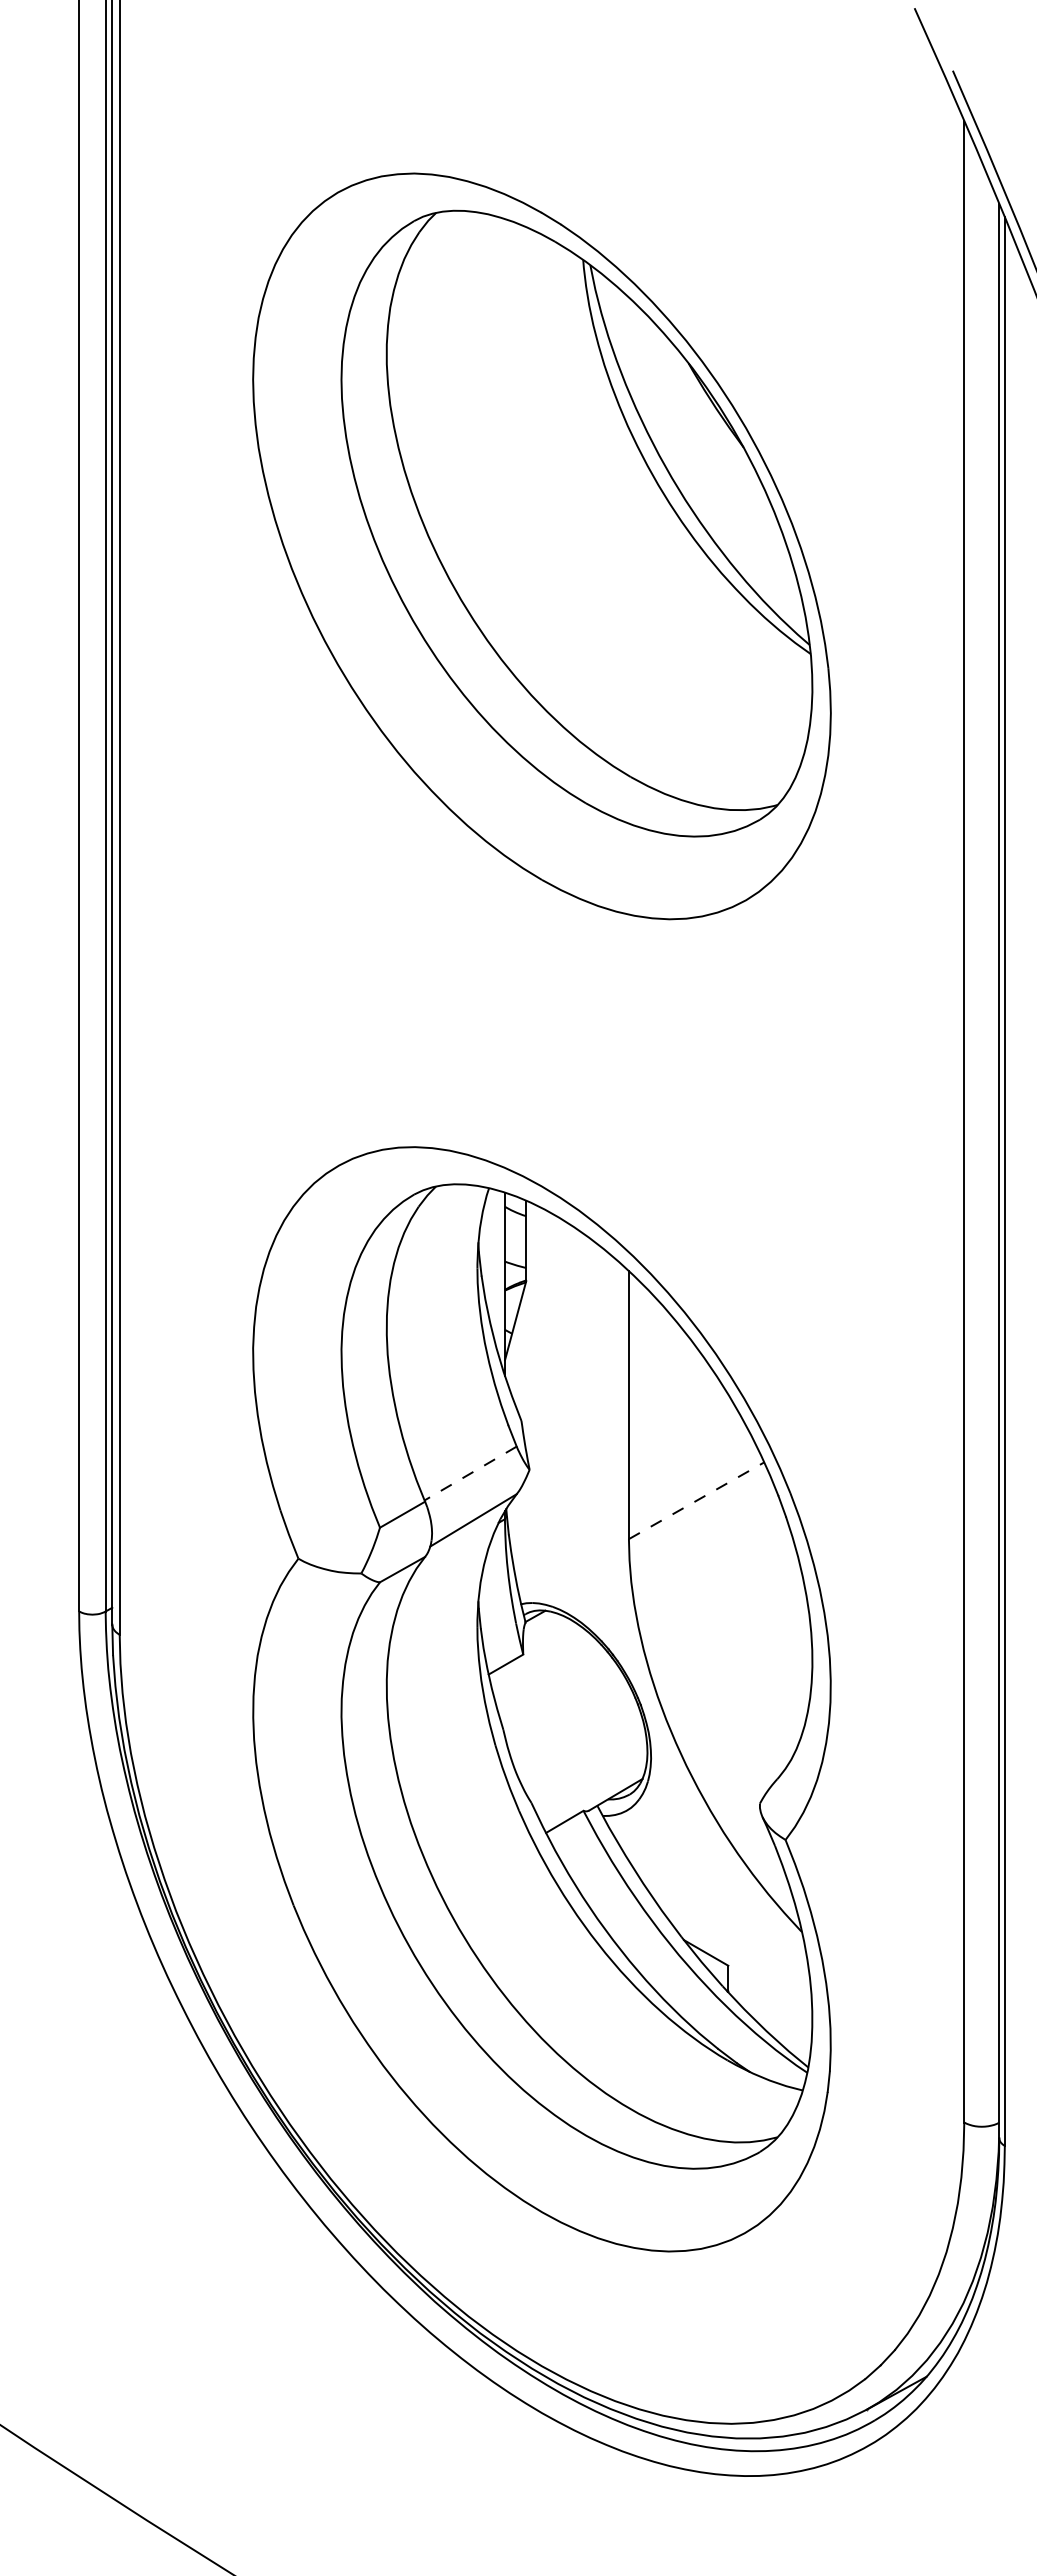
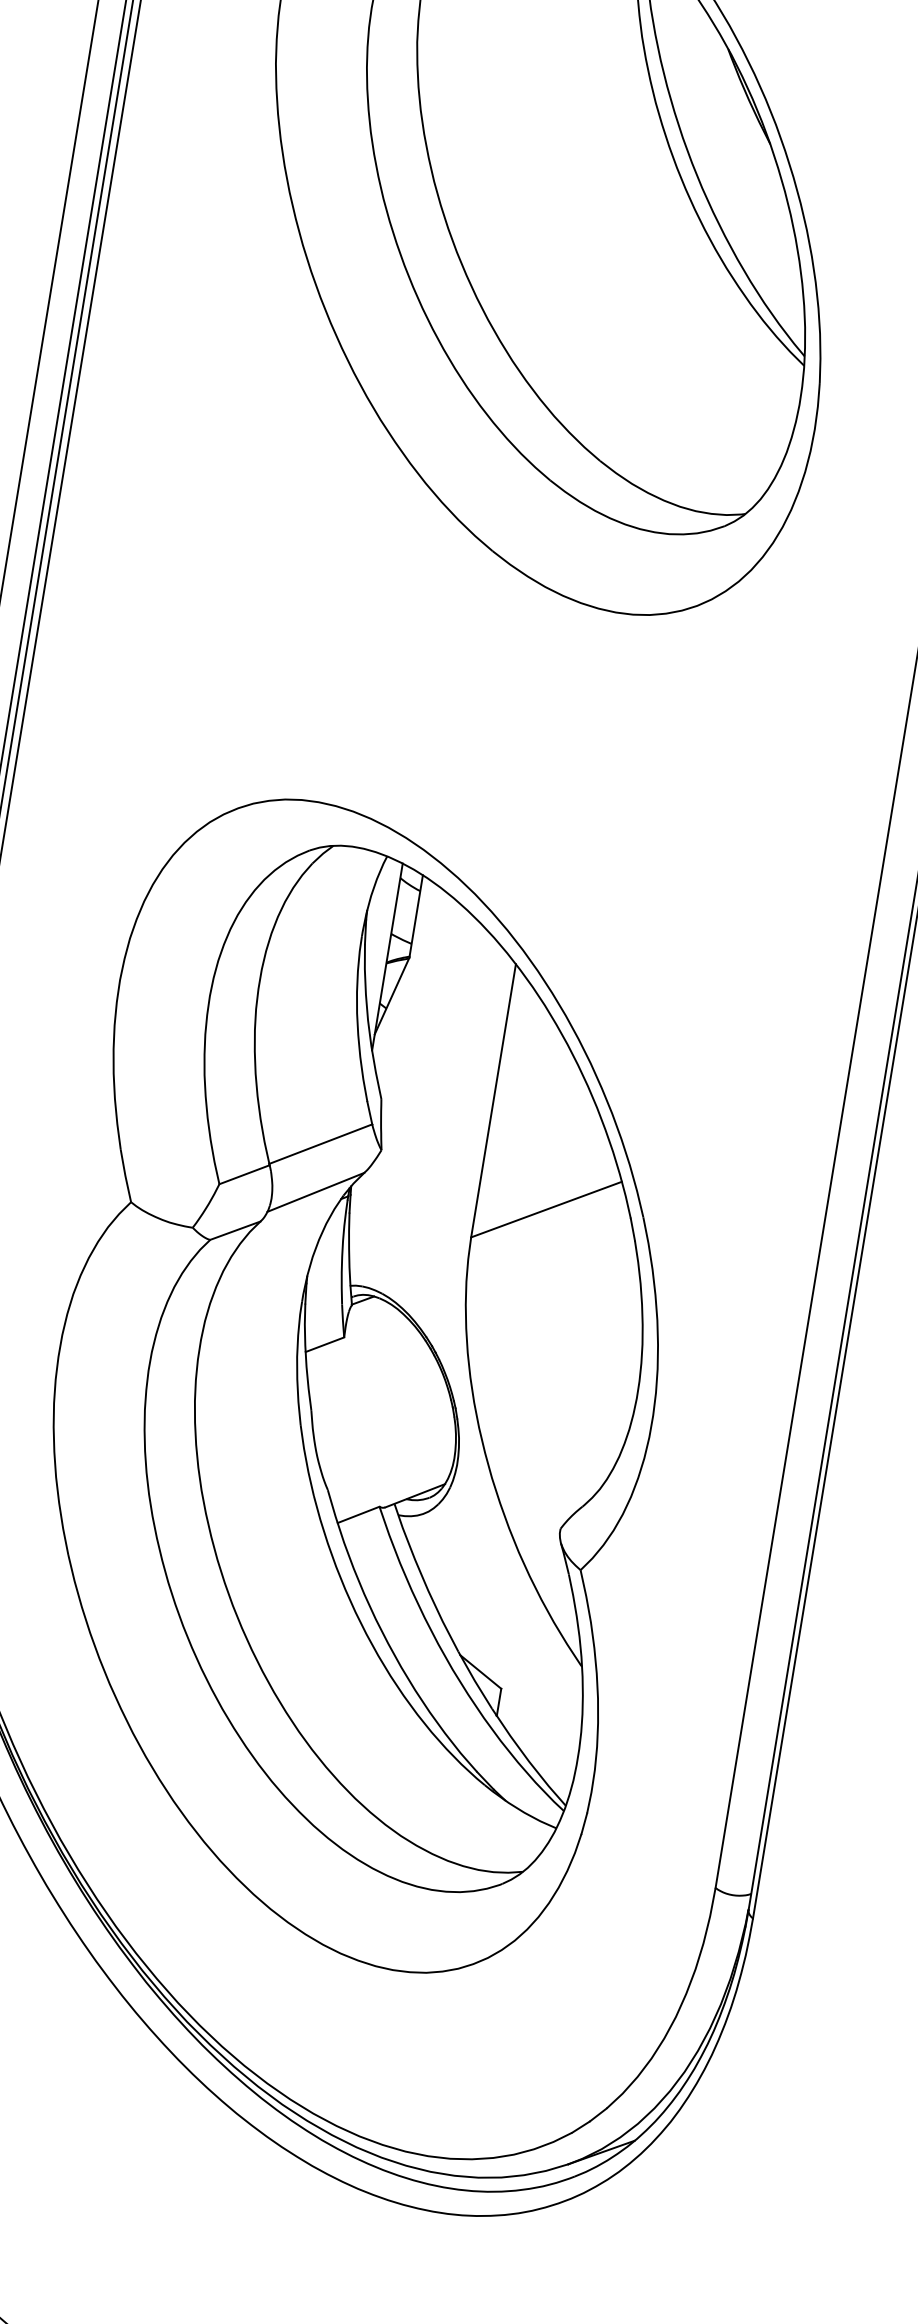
line: (470, 1473) -> (320, 1144), dashed -> solid
line: (696, 1500) -> (546, 1209), dashed -> solid

